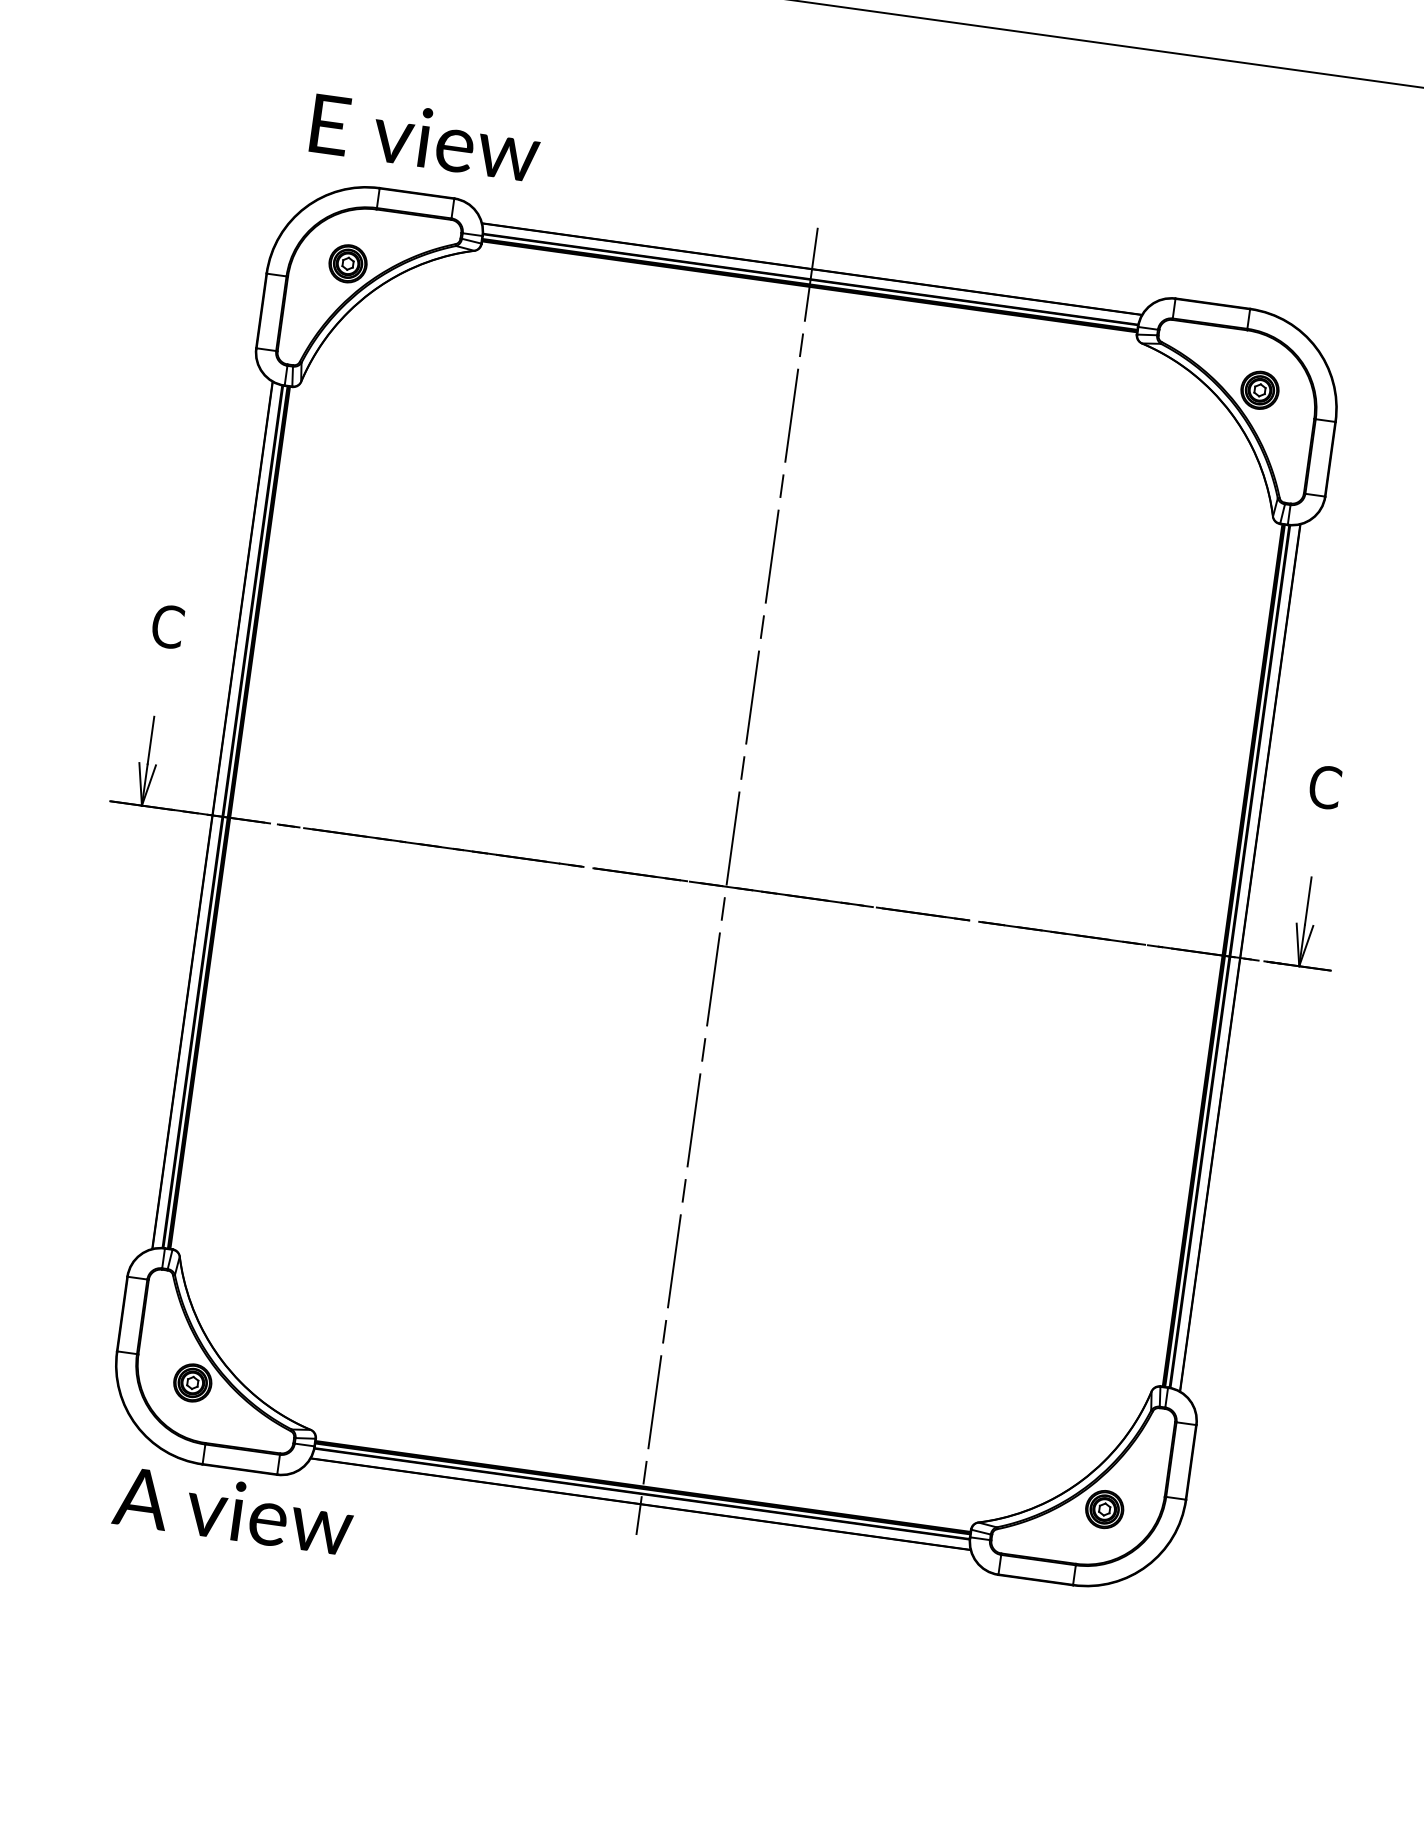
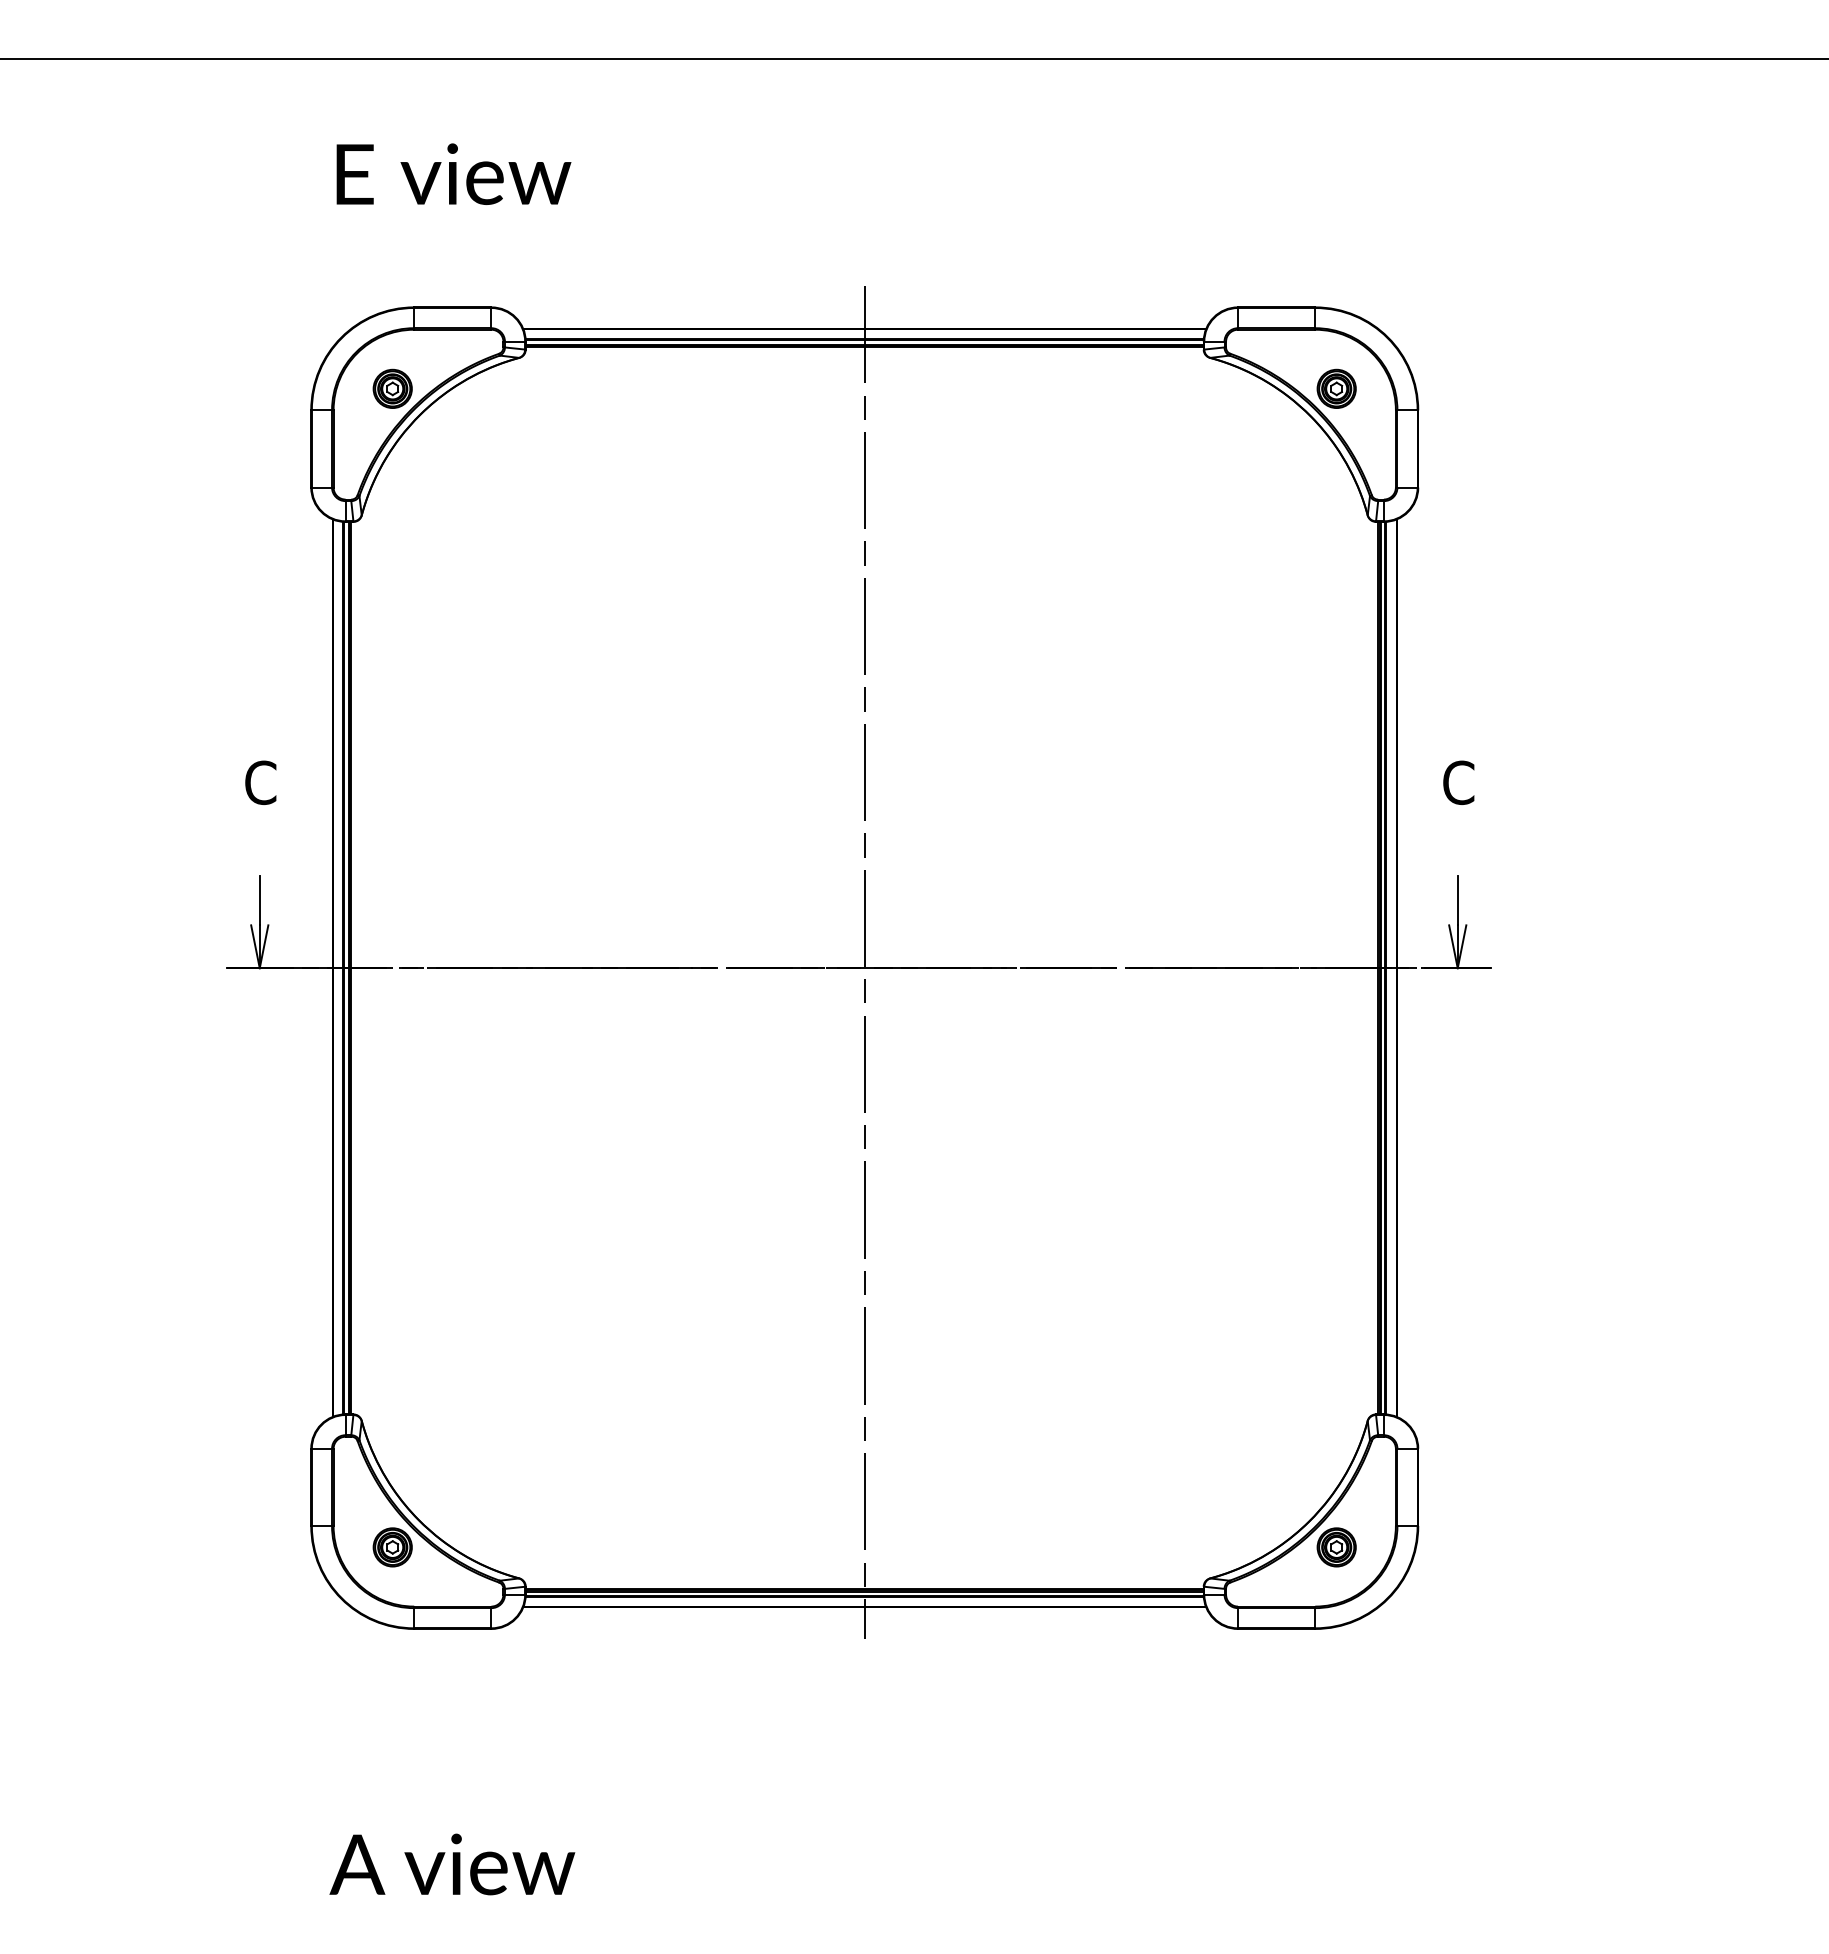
text: (425, 137) -> (453, 173), moved
text: (233, 1510) -> (452, 1864), moved

